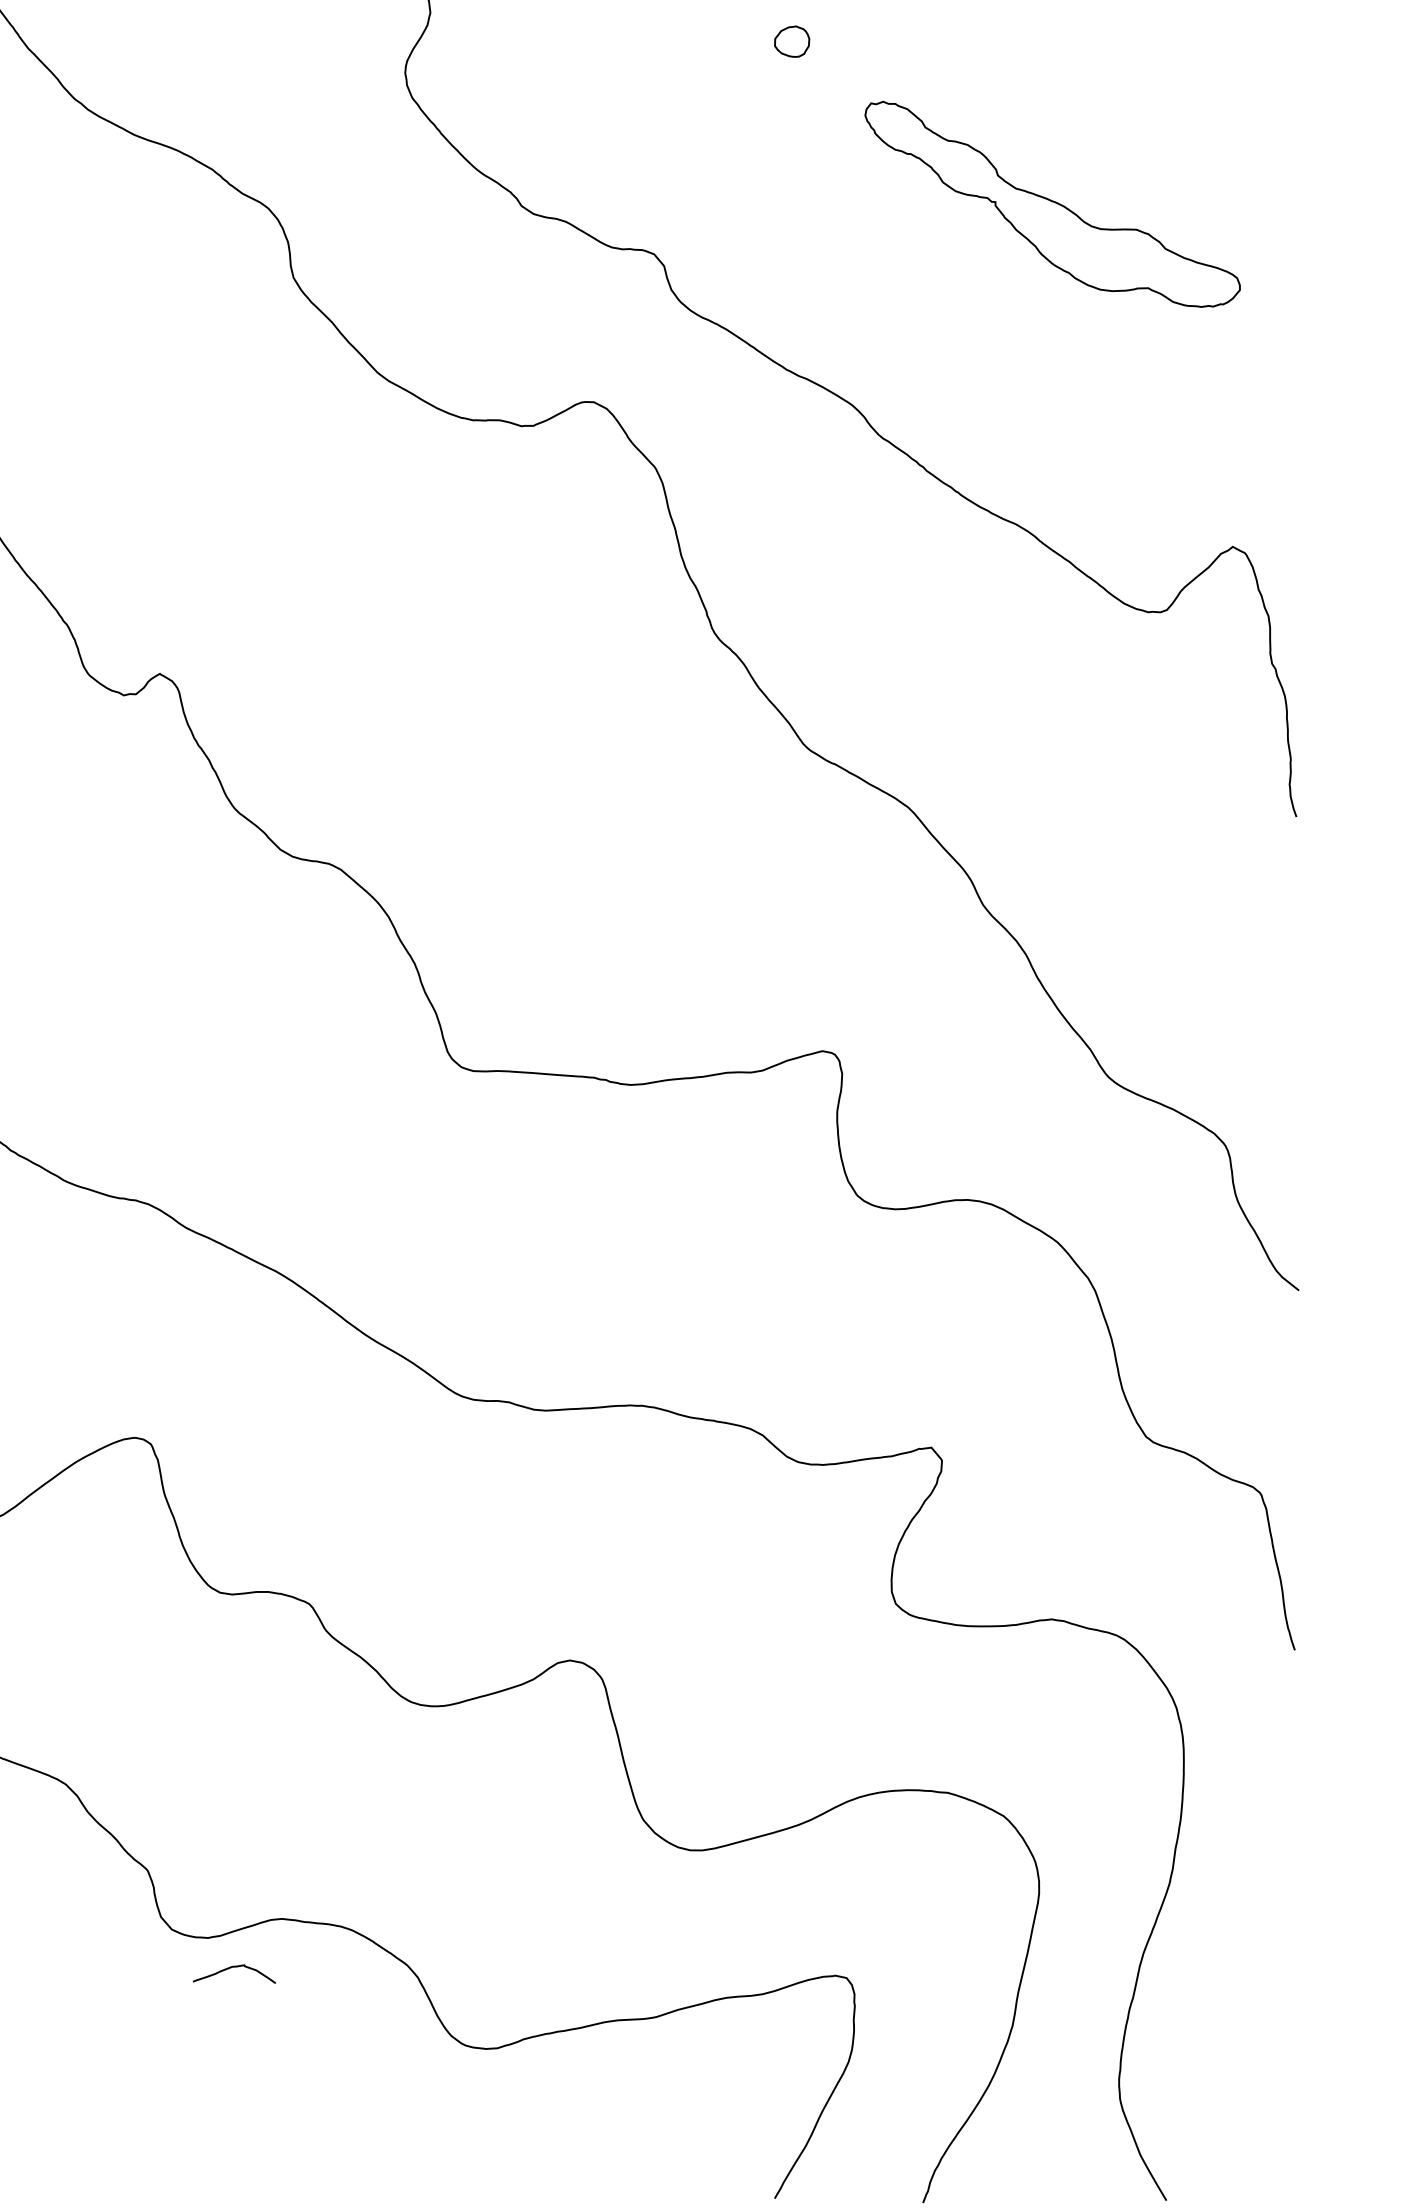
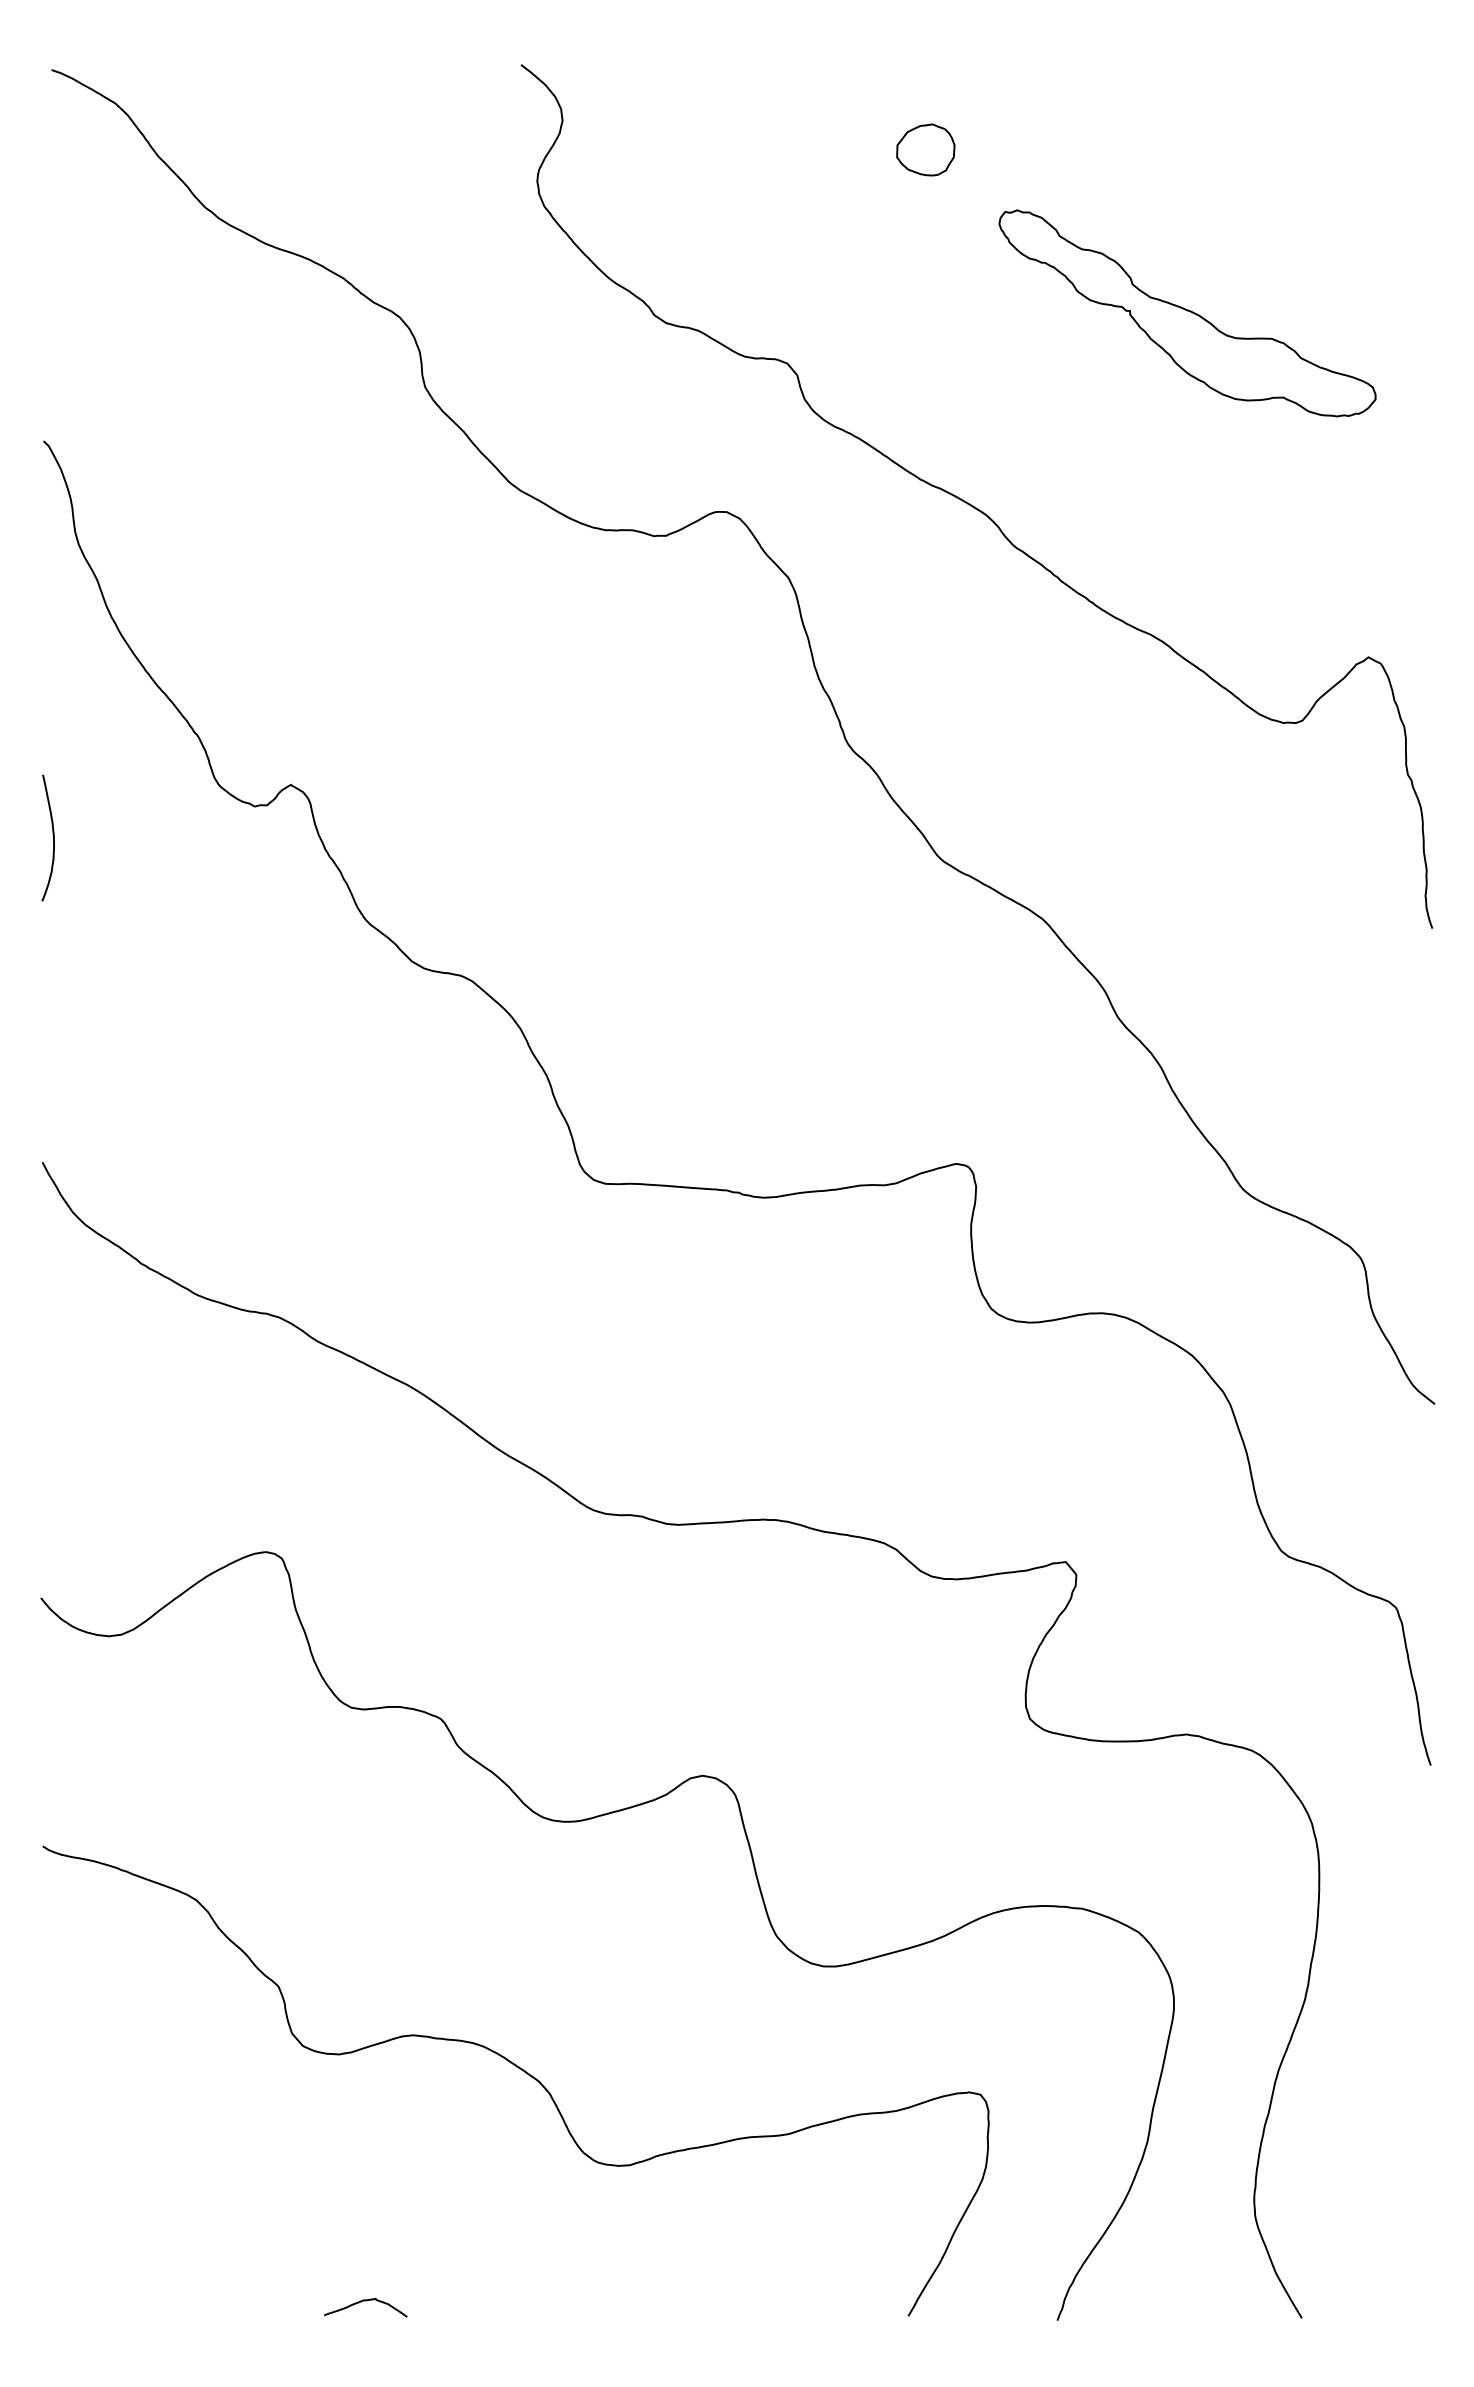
part: (791, 41) -> (925, 149), size x1.67
curve: (234, 1967) -> (365, 2301), moved

